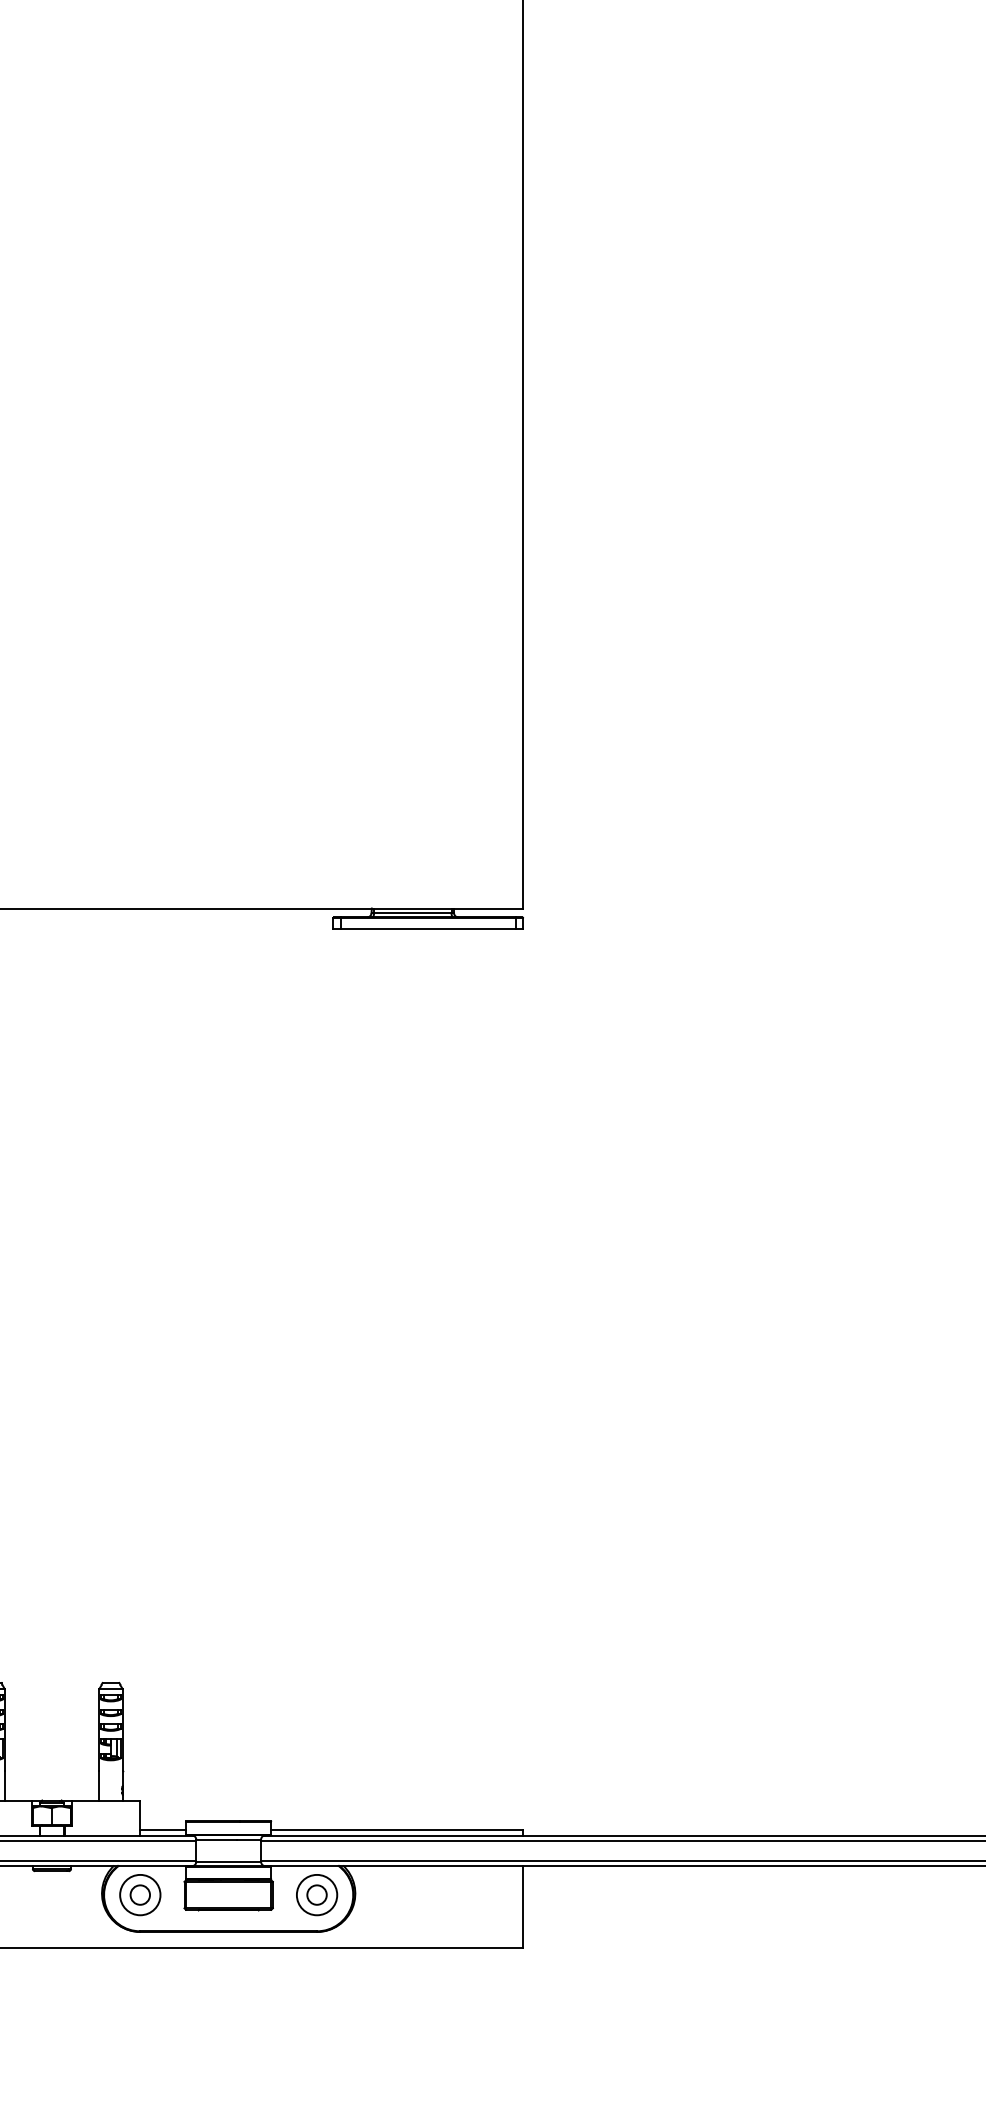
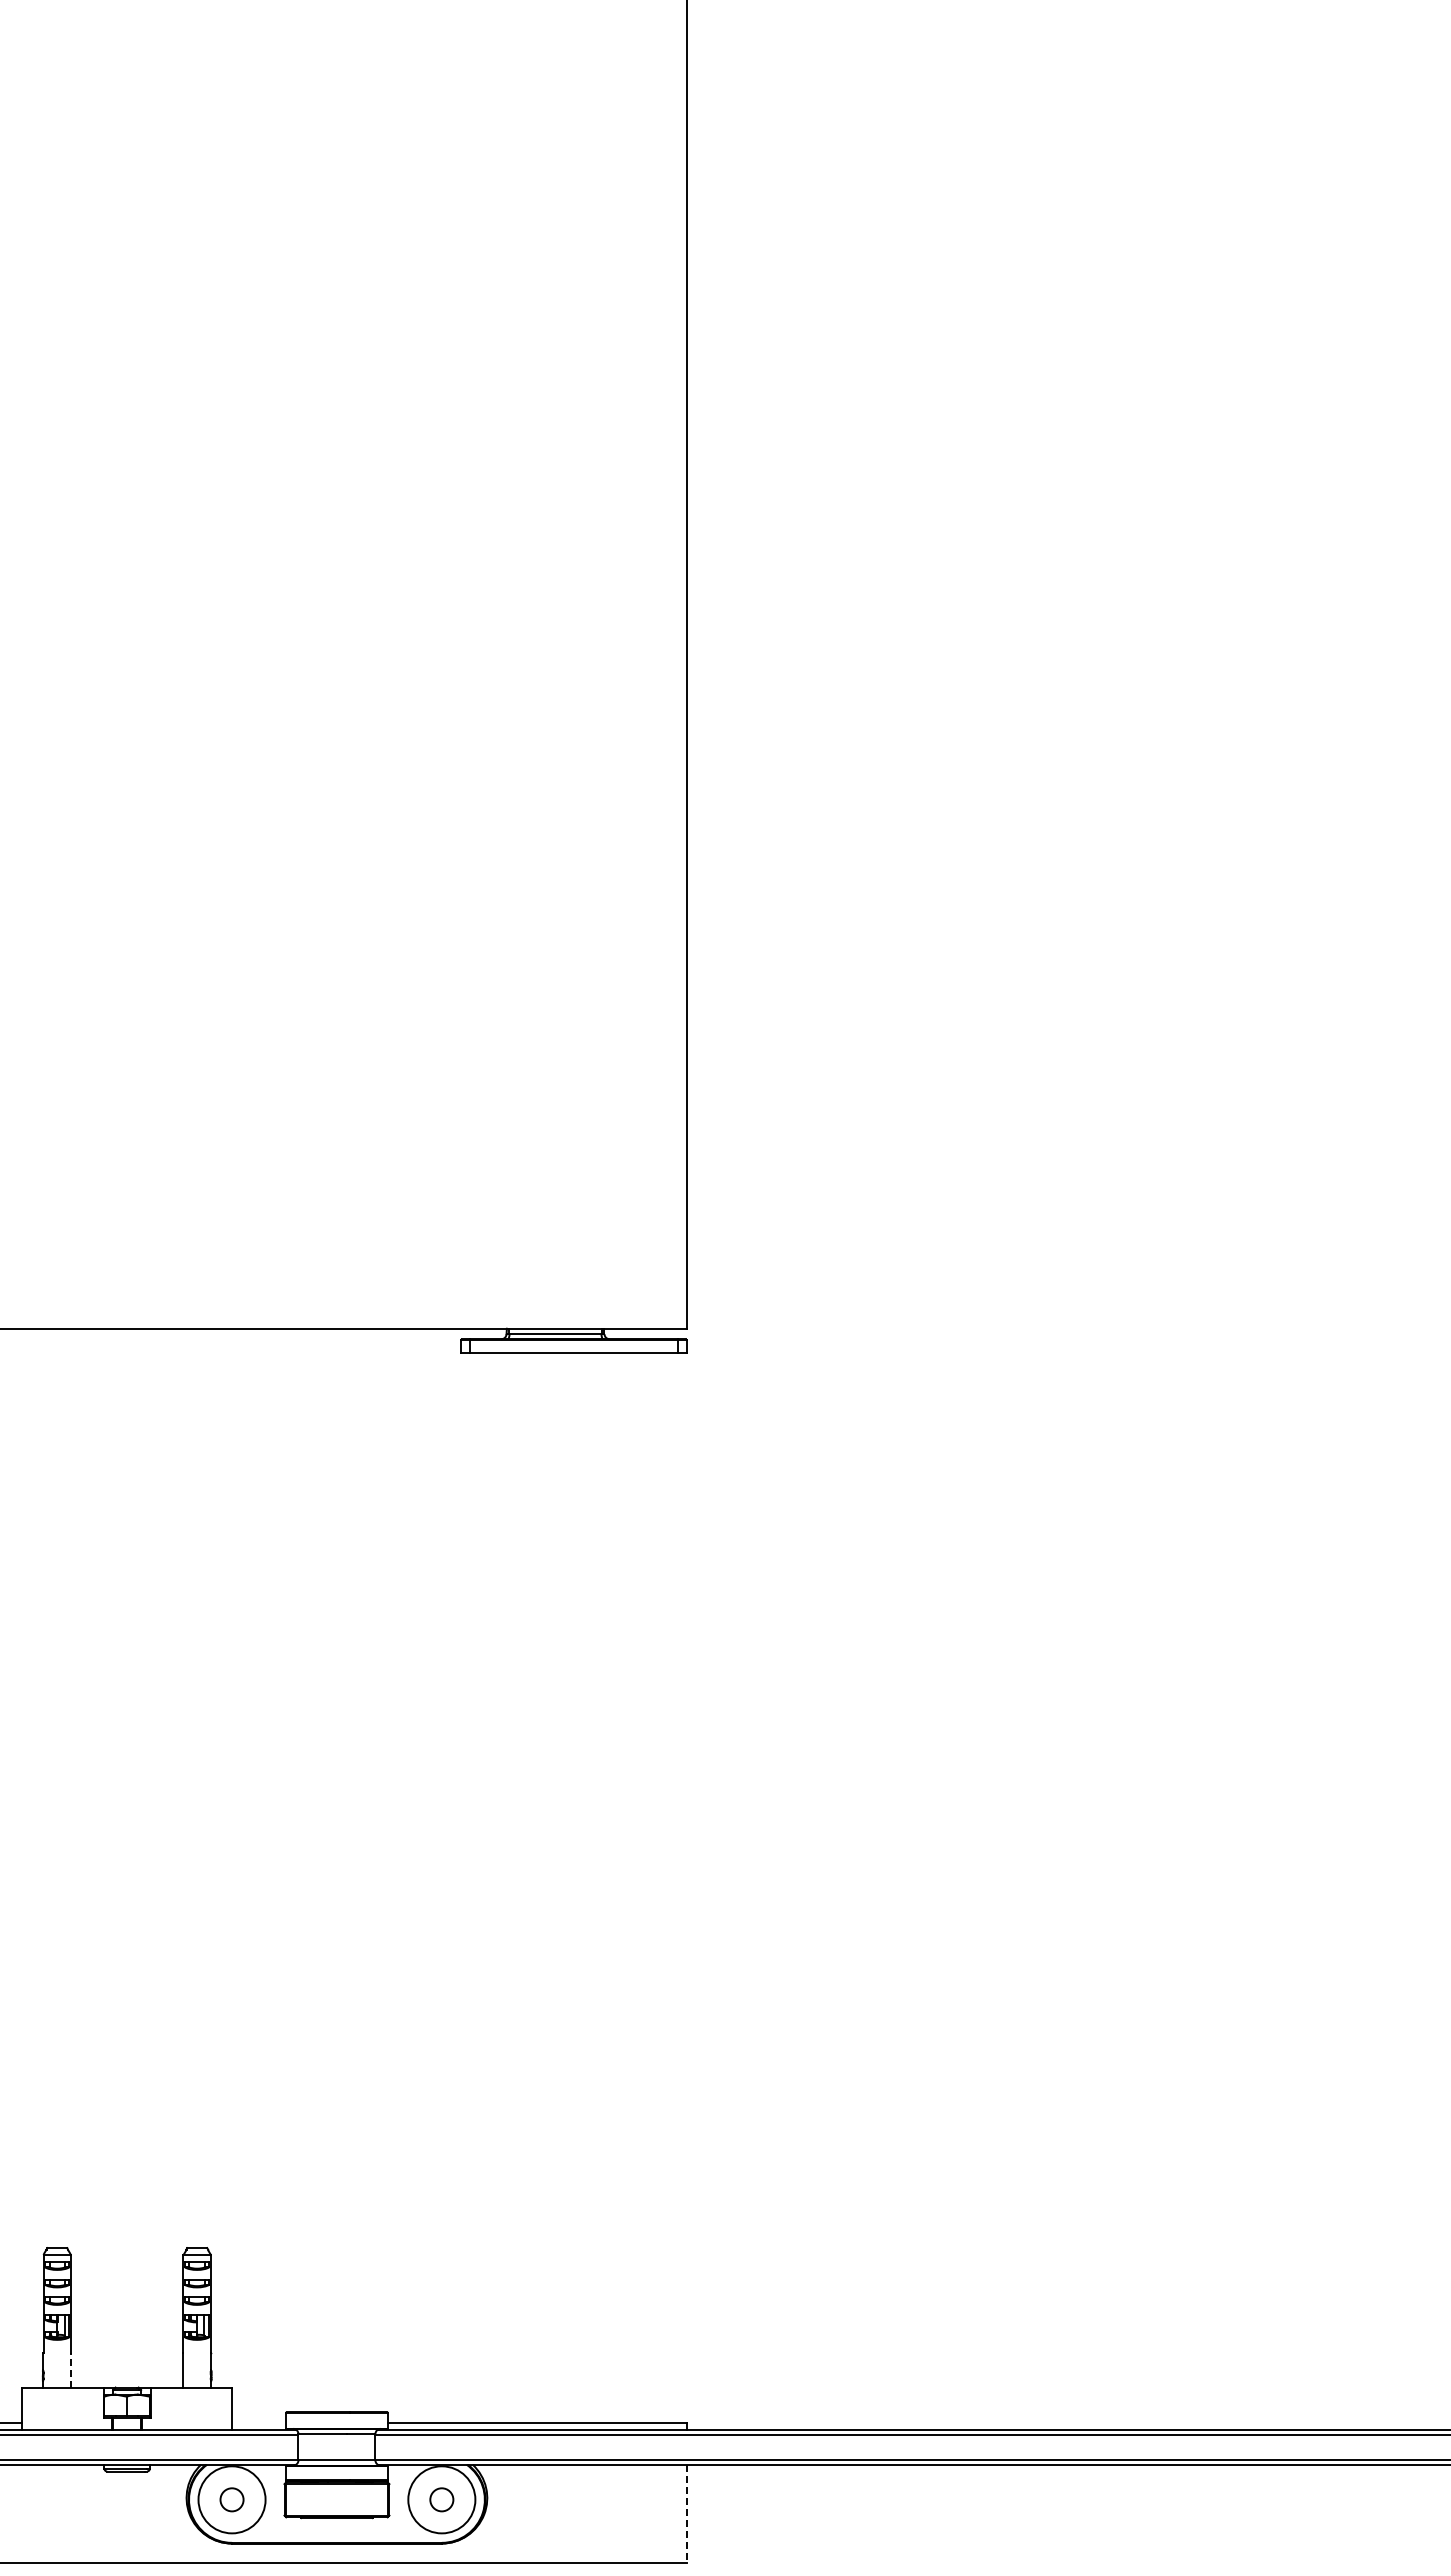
line: (5, 1785) -> (71, 2369), solid -> dashed
line: (163, 1829) -> (259, 2422), removed
circle: (140, 1894) -> (232, 2499), size x1.4
circle: (316, 1894) -> (441, 2499), size x1.4
line: (523, 1906) -> (686, 2513), solid -> dashed

